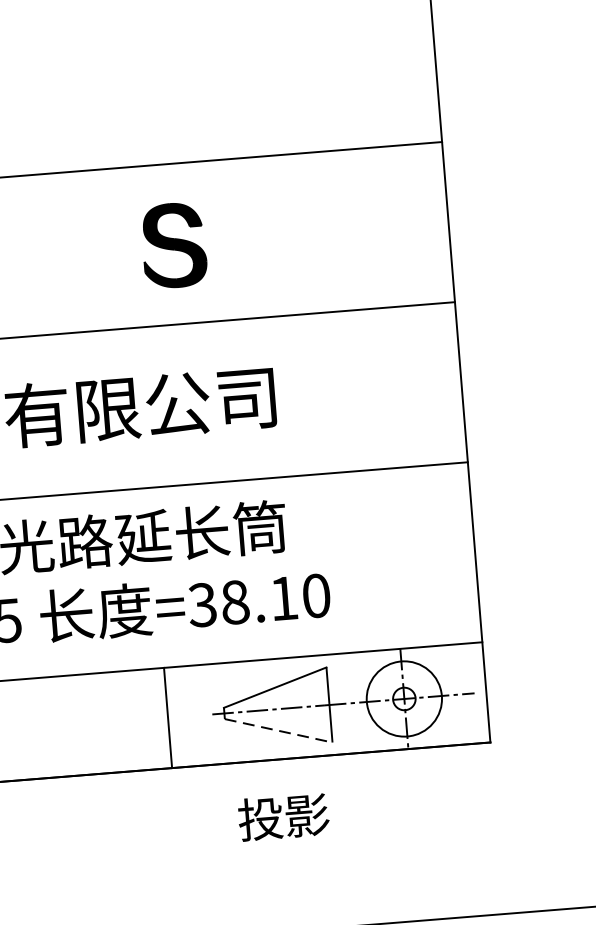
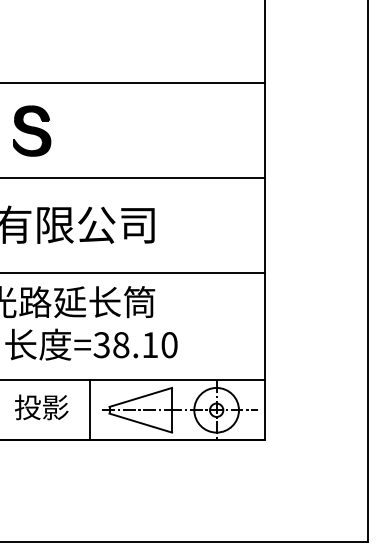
part: (174, 244) -> (32, 130), moved
line: (167, 718) -> (89, 410), moved
line: (278, 731) -> (140, 423), dashed -> solid
text: (283, 817) -> (41, 407), moved

